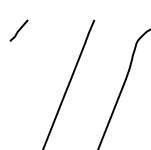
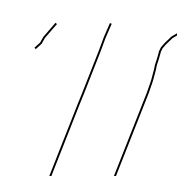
line: (18, 30) -> (45, 35), moved

